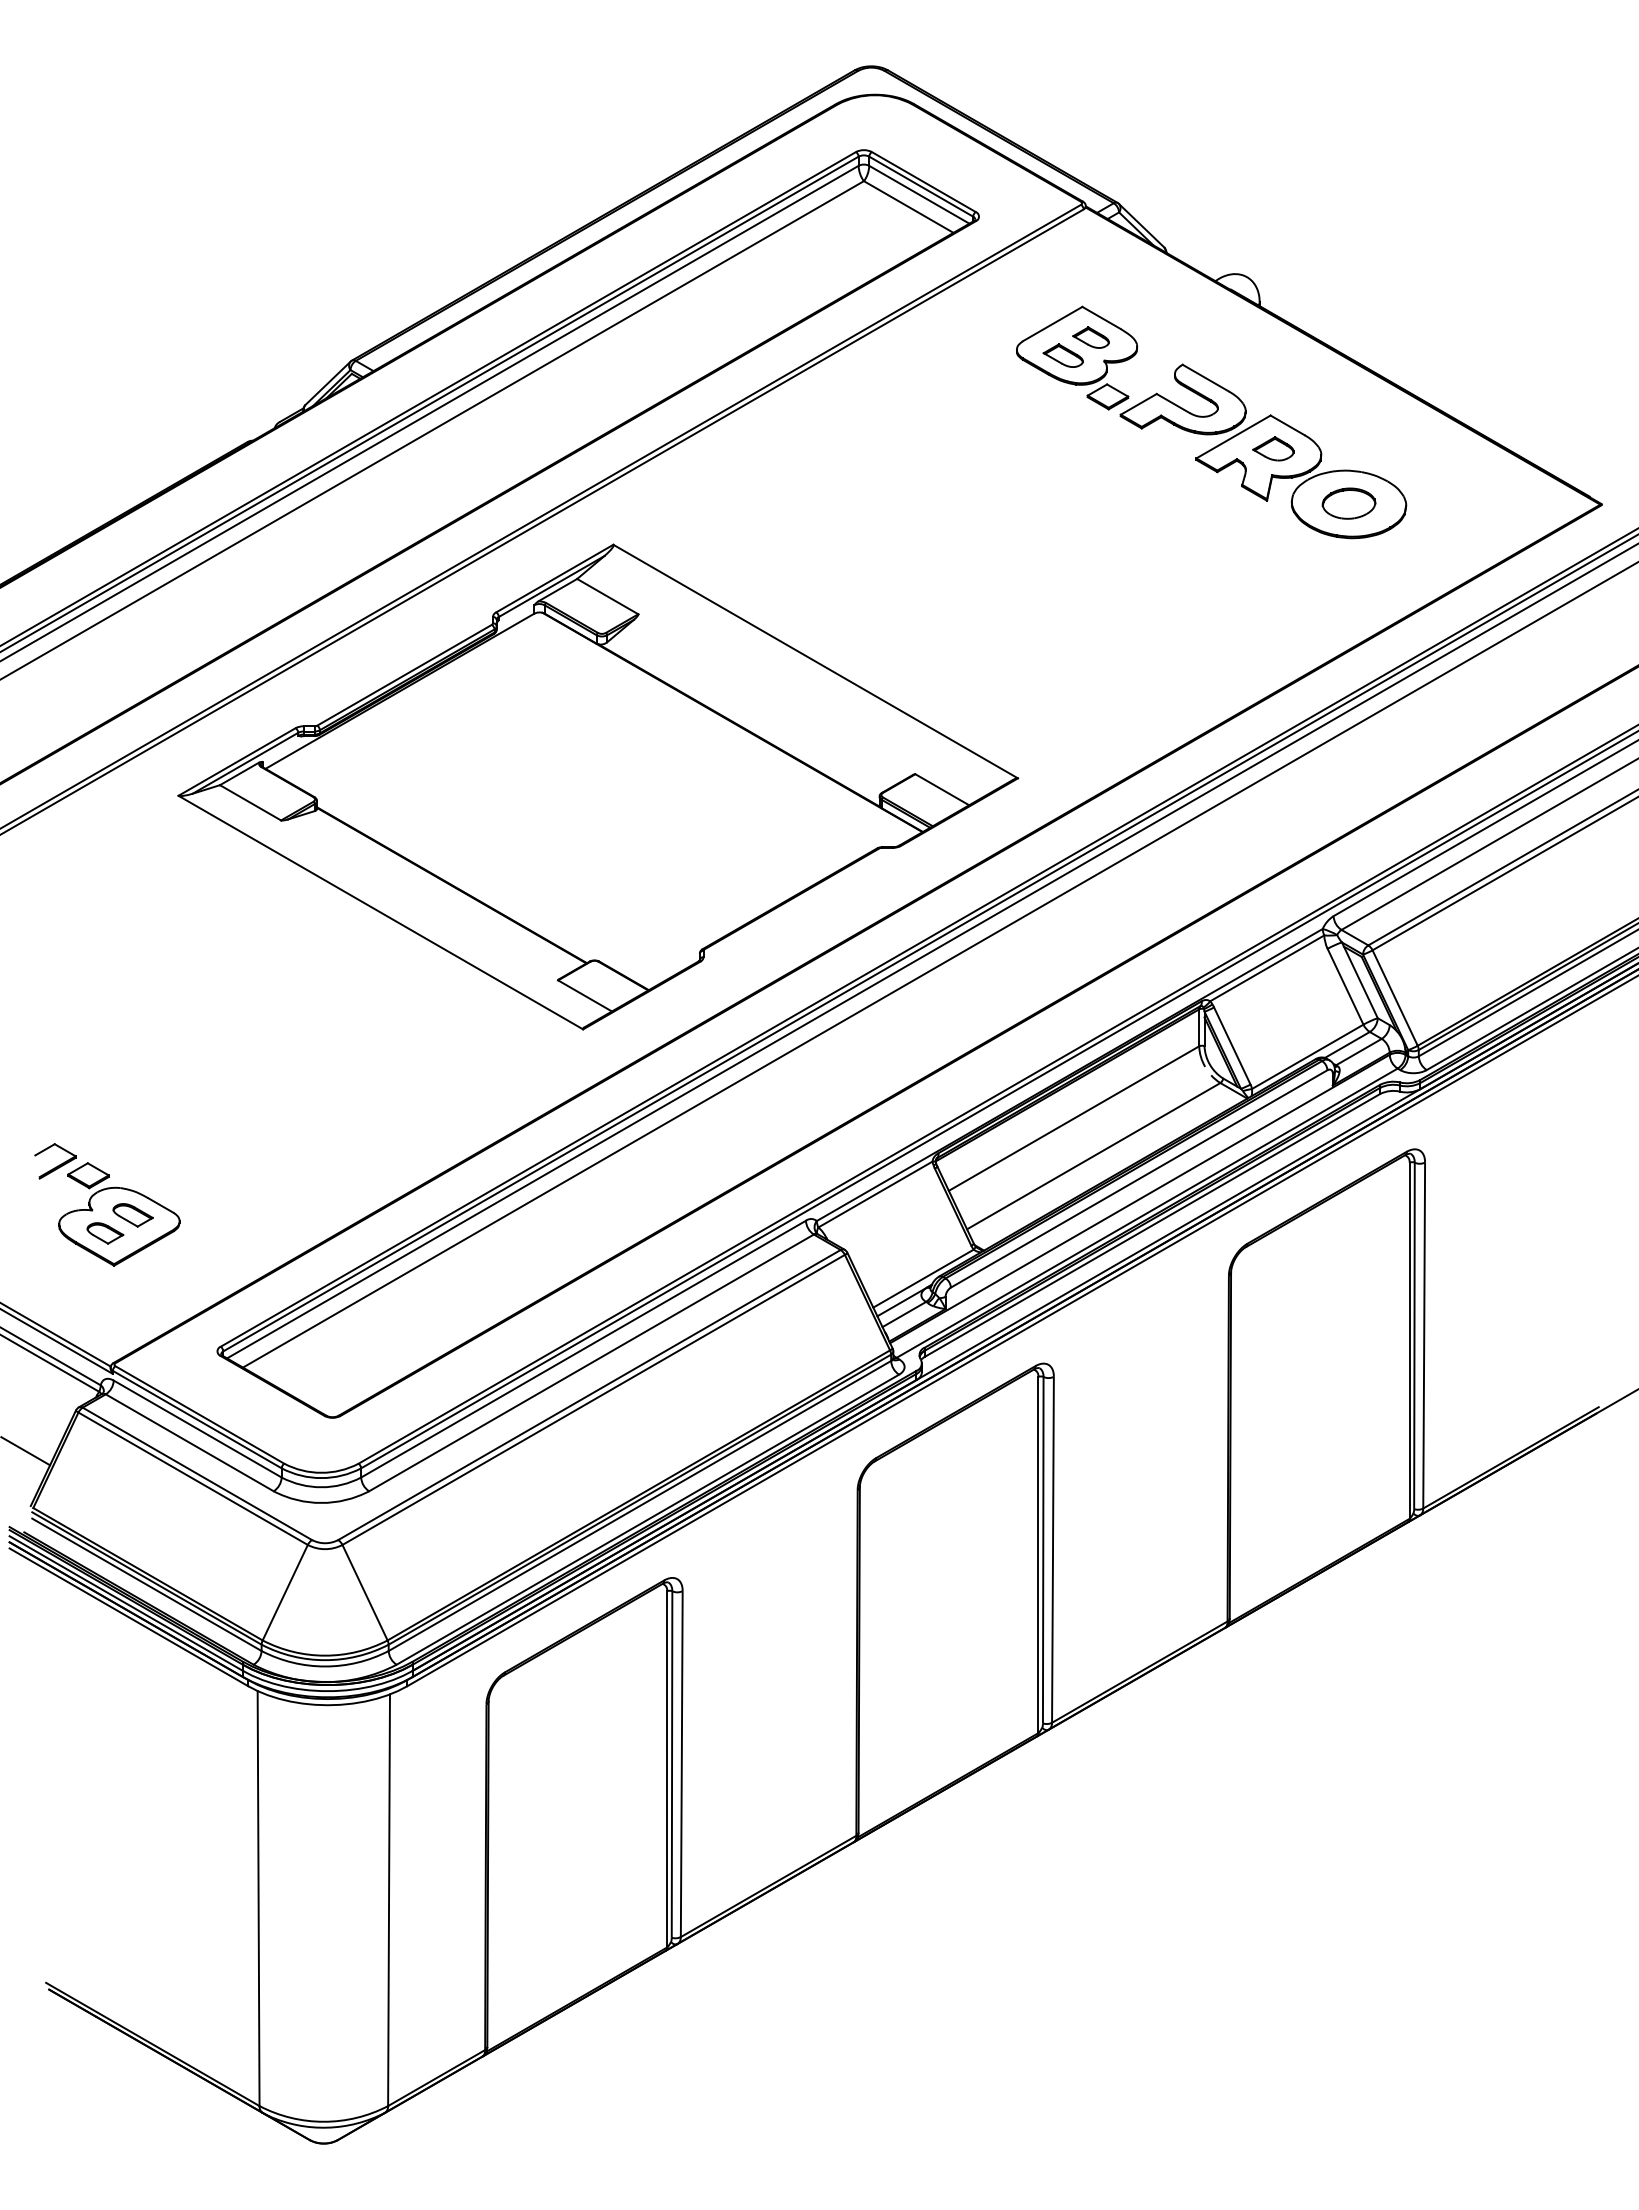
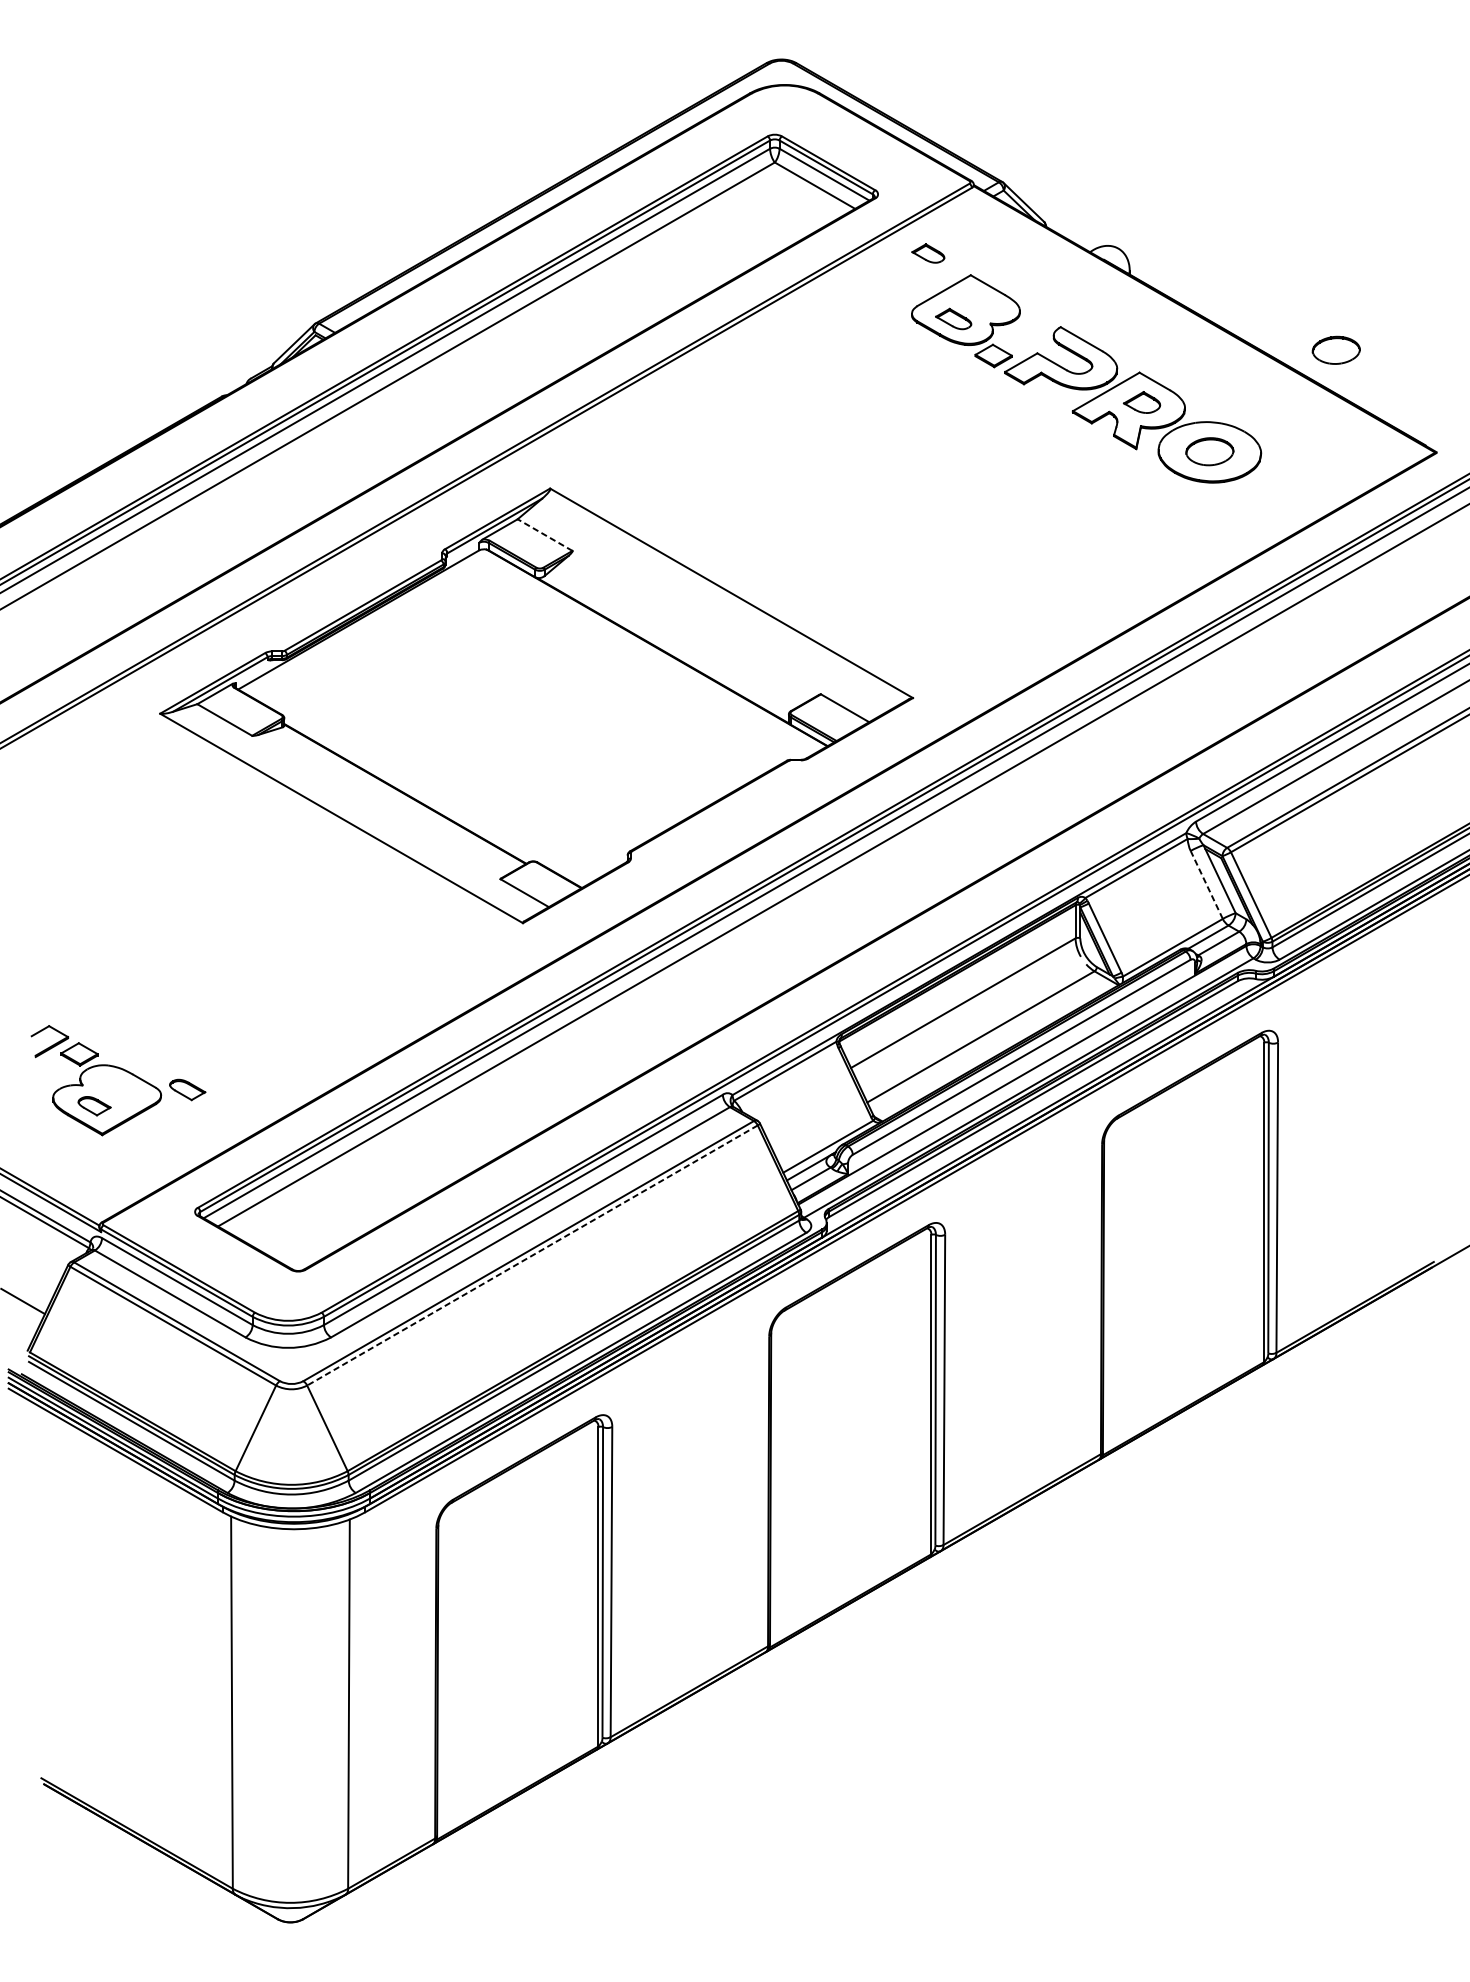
part: (1090, 337) -> (927, 253), moved
part: (1489, 390) -> (1335, 350), added
line: (607, 596) -> (544, 534), solid -> dashed
line: (1345, 986) -> (1206, 884), solid -> dashed
part: (132, 1215) -> (187, 1090), moved
line: (593, 1400) -> (532, 1256), solid -> dashed

